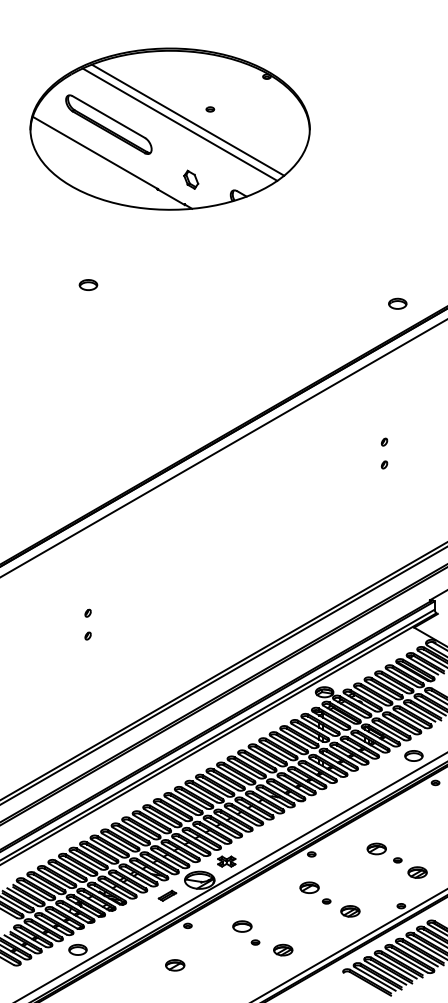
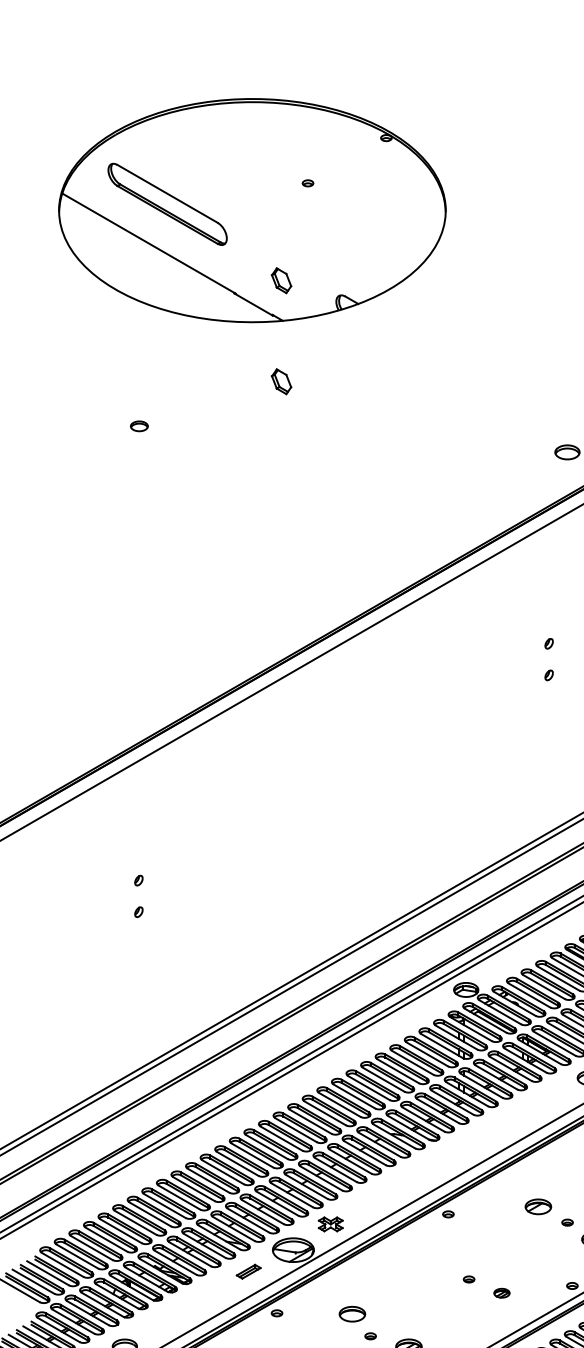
line: (187, 119) -> (276, 197), removed
line: (179, 124) -> (265, 204), removed
part: (191, 252) -> (281, 381), added
part: (88, 284) -> (139, 425), size x0.7
part: (309, 887) -> (445, 1260), removed
part: (350, 911) -> (502, 1293), size x0.6

